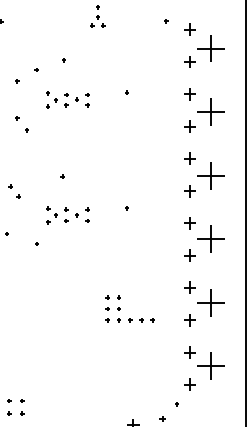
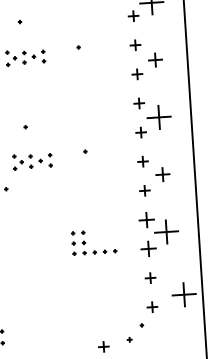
part: (210, 111) -> (155, 59), size x0.6
part: (210, 238) -> (162, 174), size x0.6
part: (189, 287) -> (146, 219), size x1.4
part: (189, 320) -> (148, 249), size x1.4
part: (210, 365) -> (183, 294), moved

